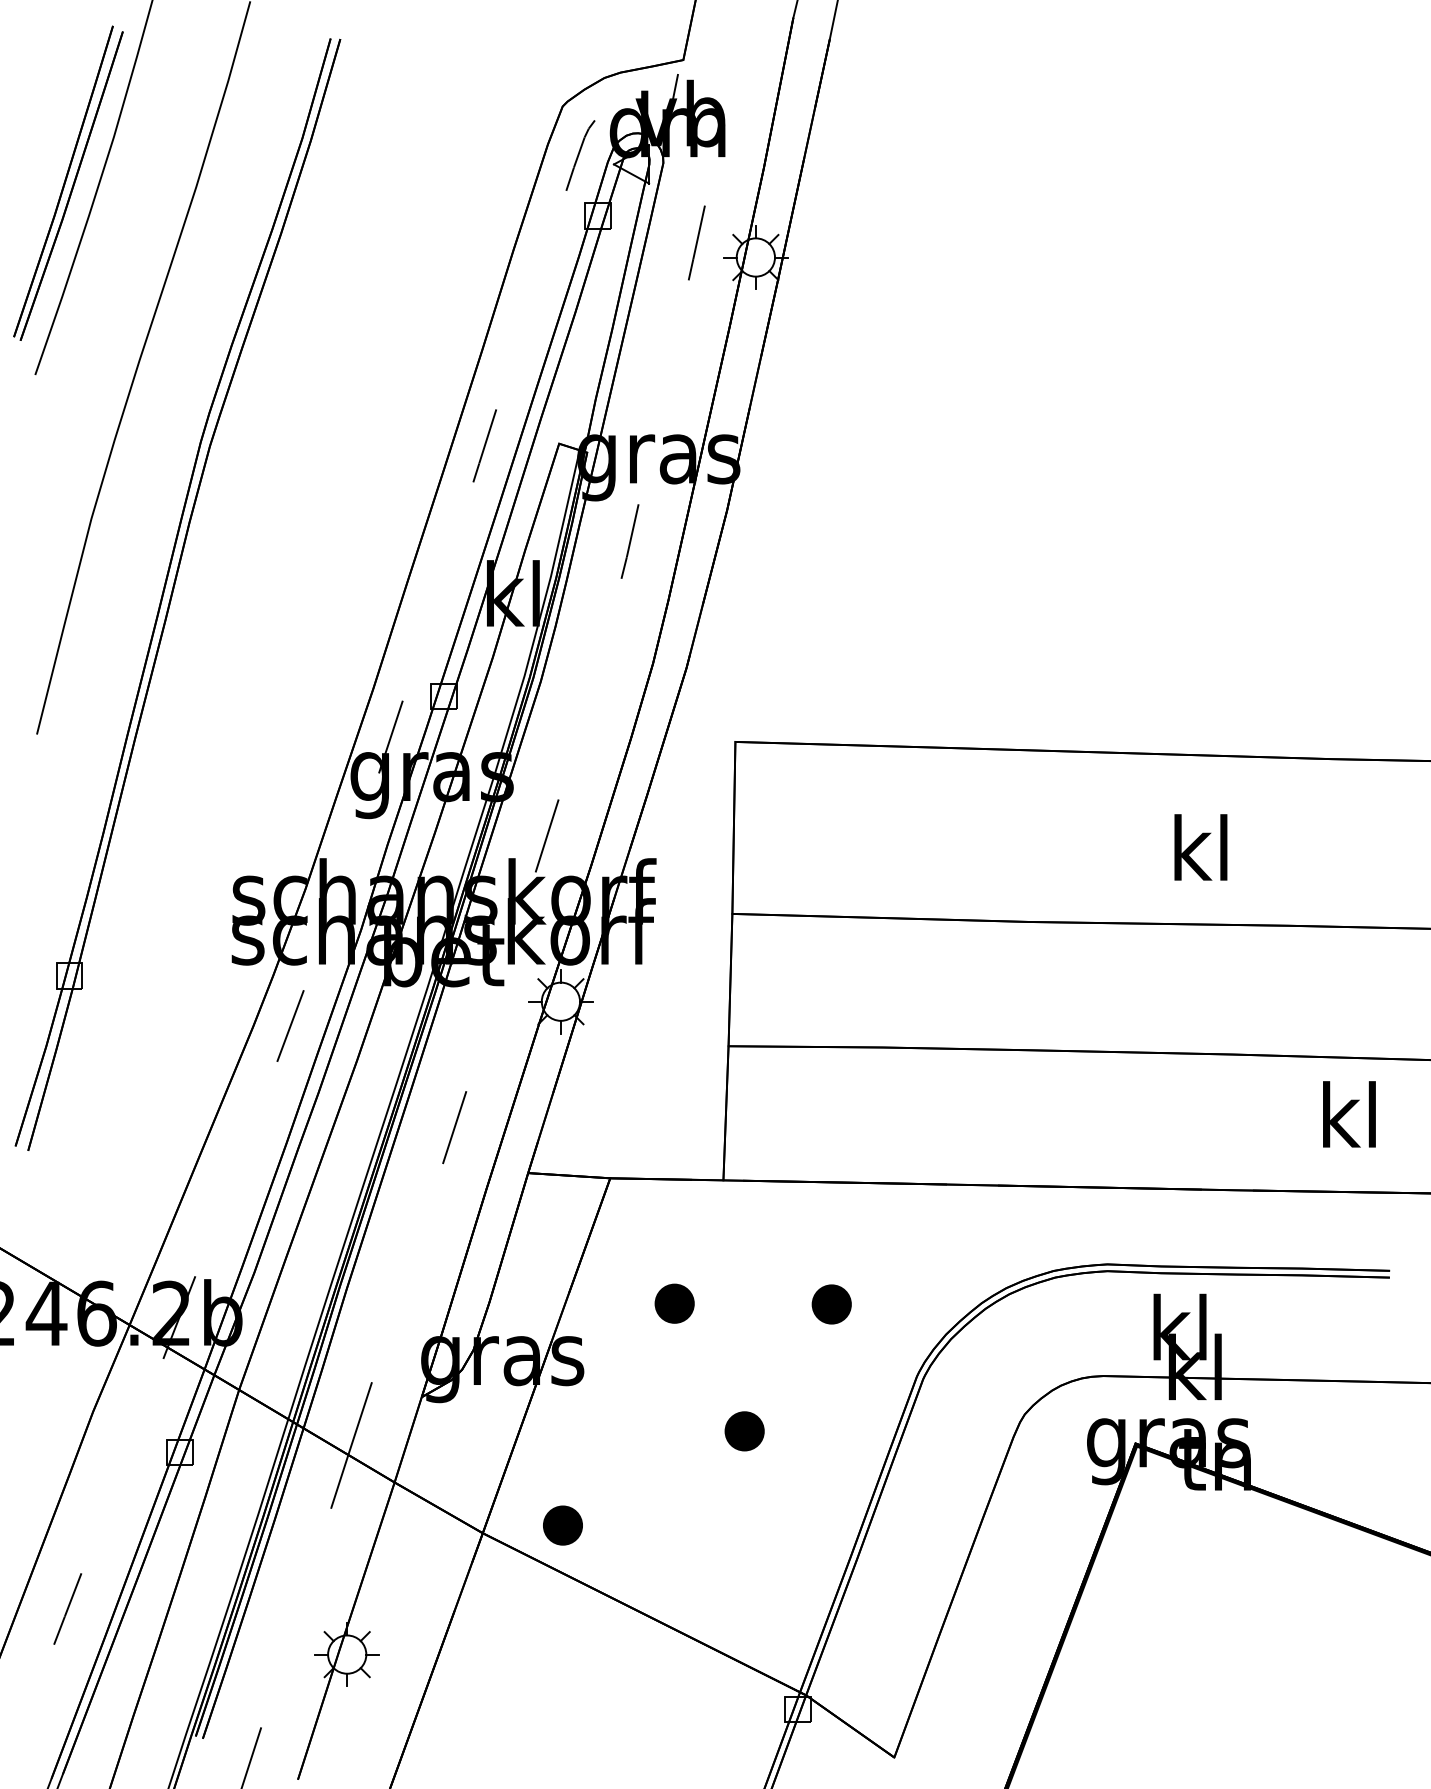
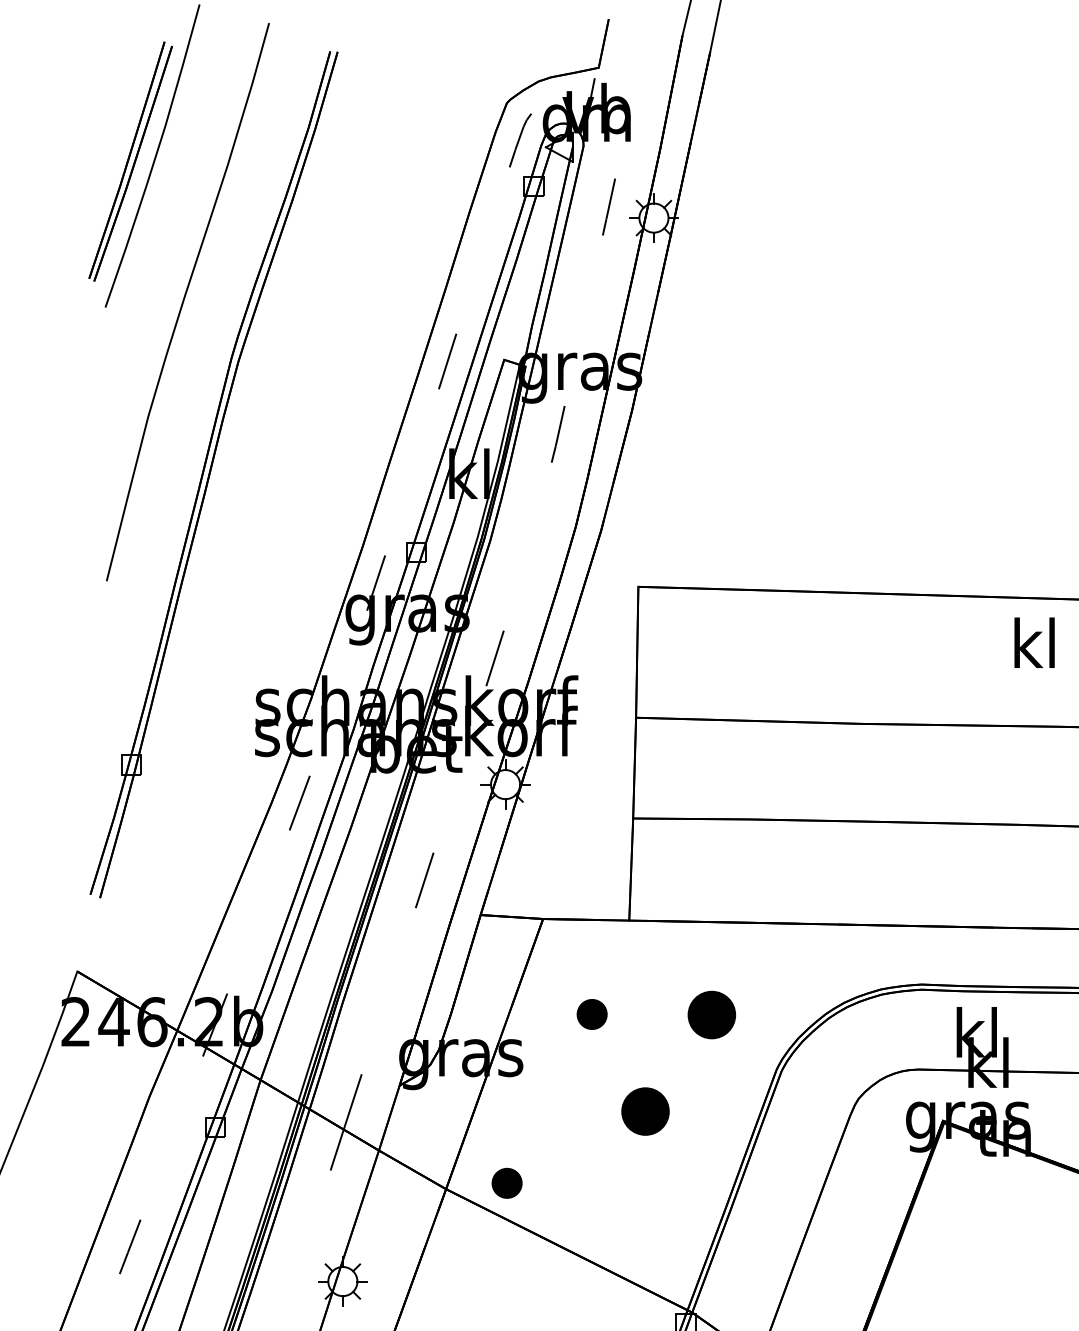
text: (1200, 847) -> (1034, 642), moved
part: (831, 1304) -> (711, 1015), size x1.6
part: (744, 1431) -> (645, 1111), size x1.6

